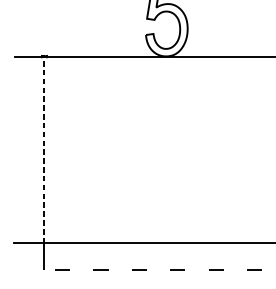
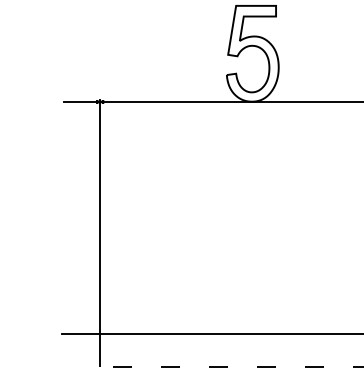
line: (44, 148) -> (100, 216), dashed -> solid

